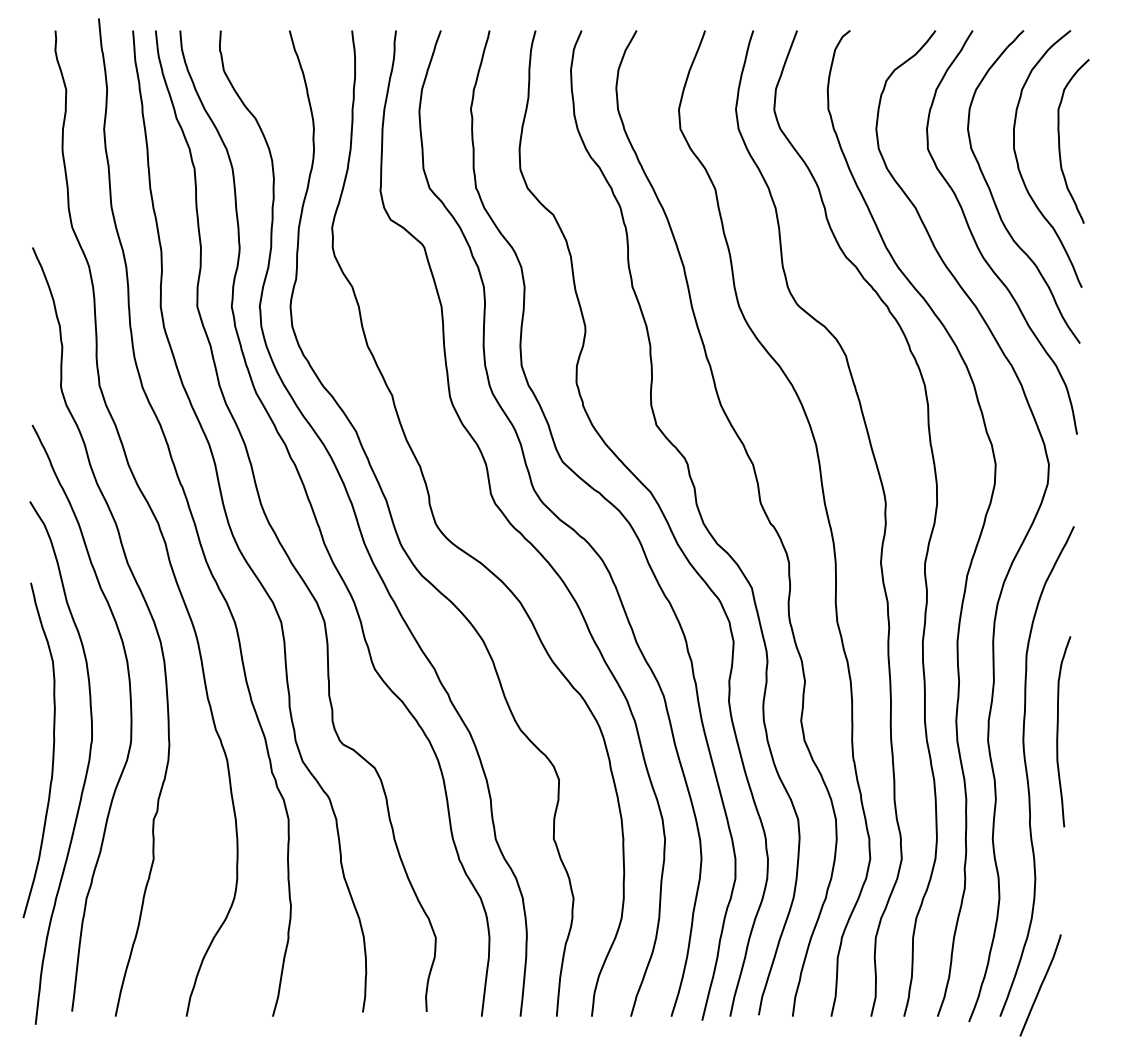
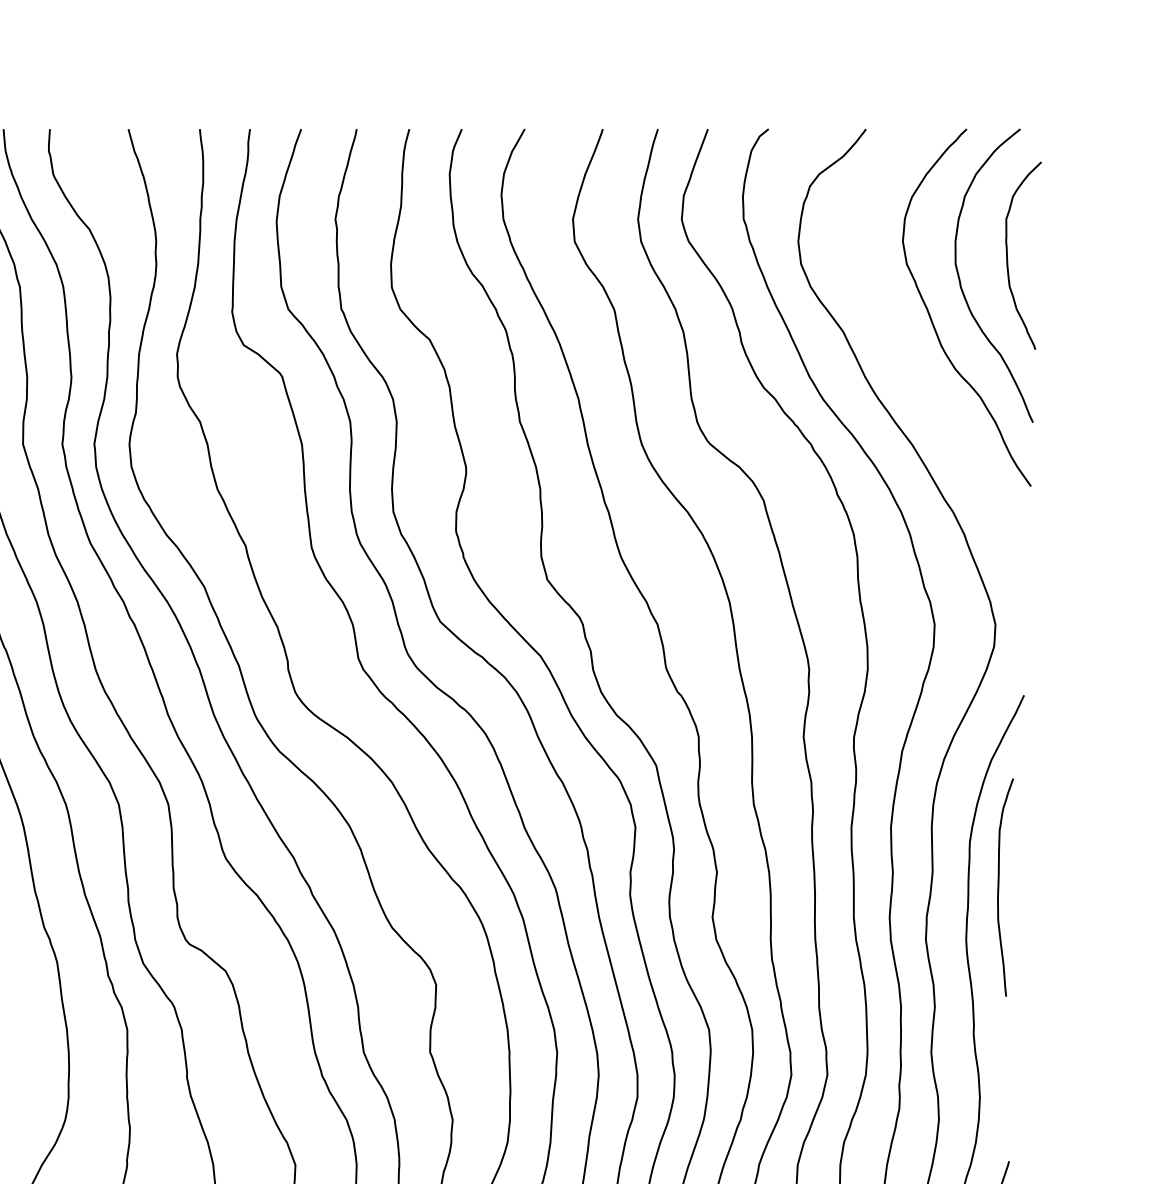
curve: (976, 241) -> (912, 369), removed
curve: (1058, 731) -> (999, 887), moved

